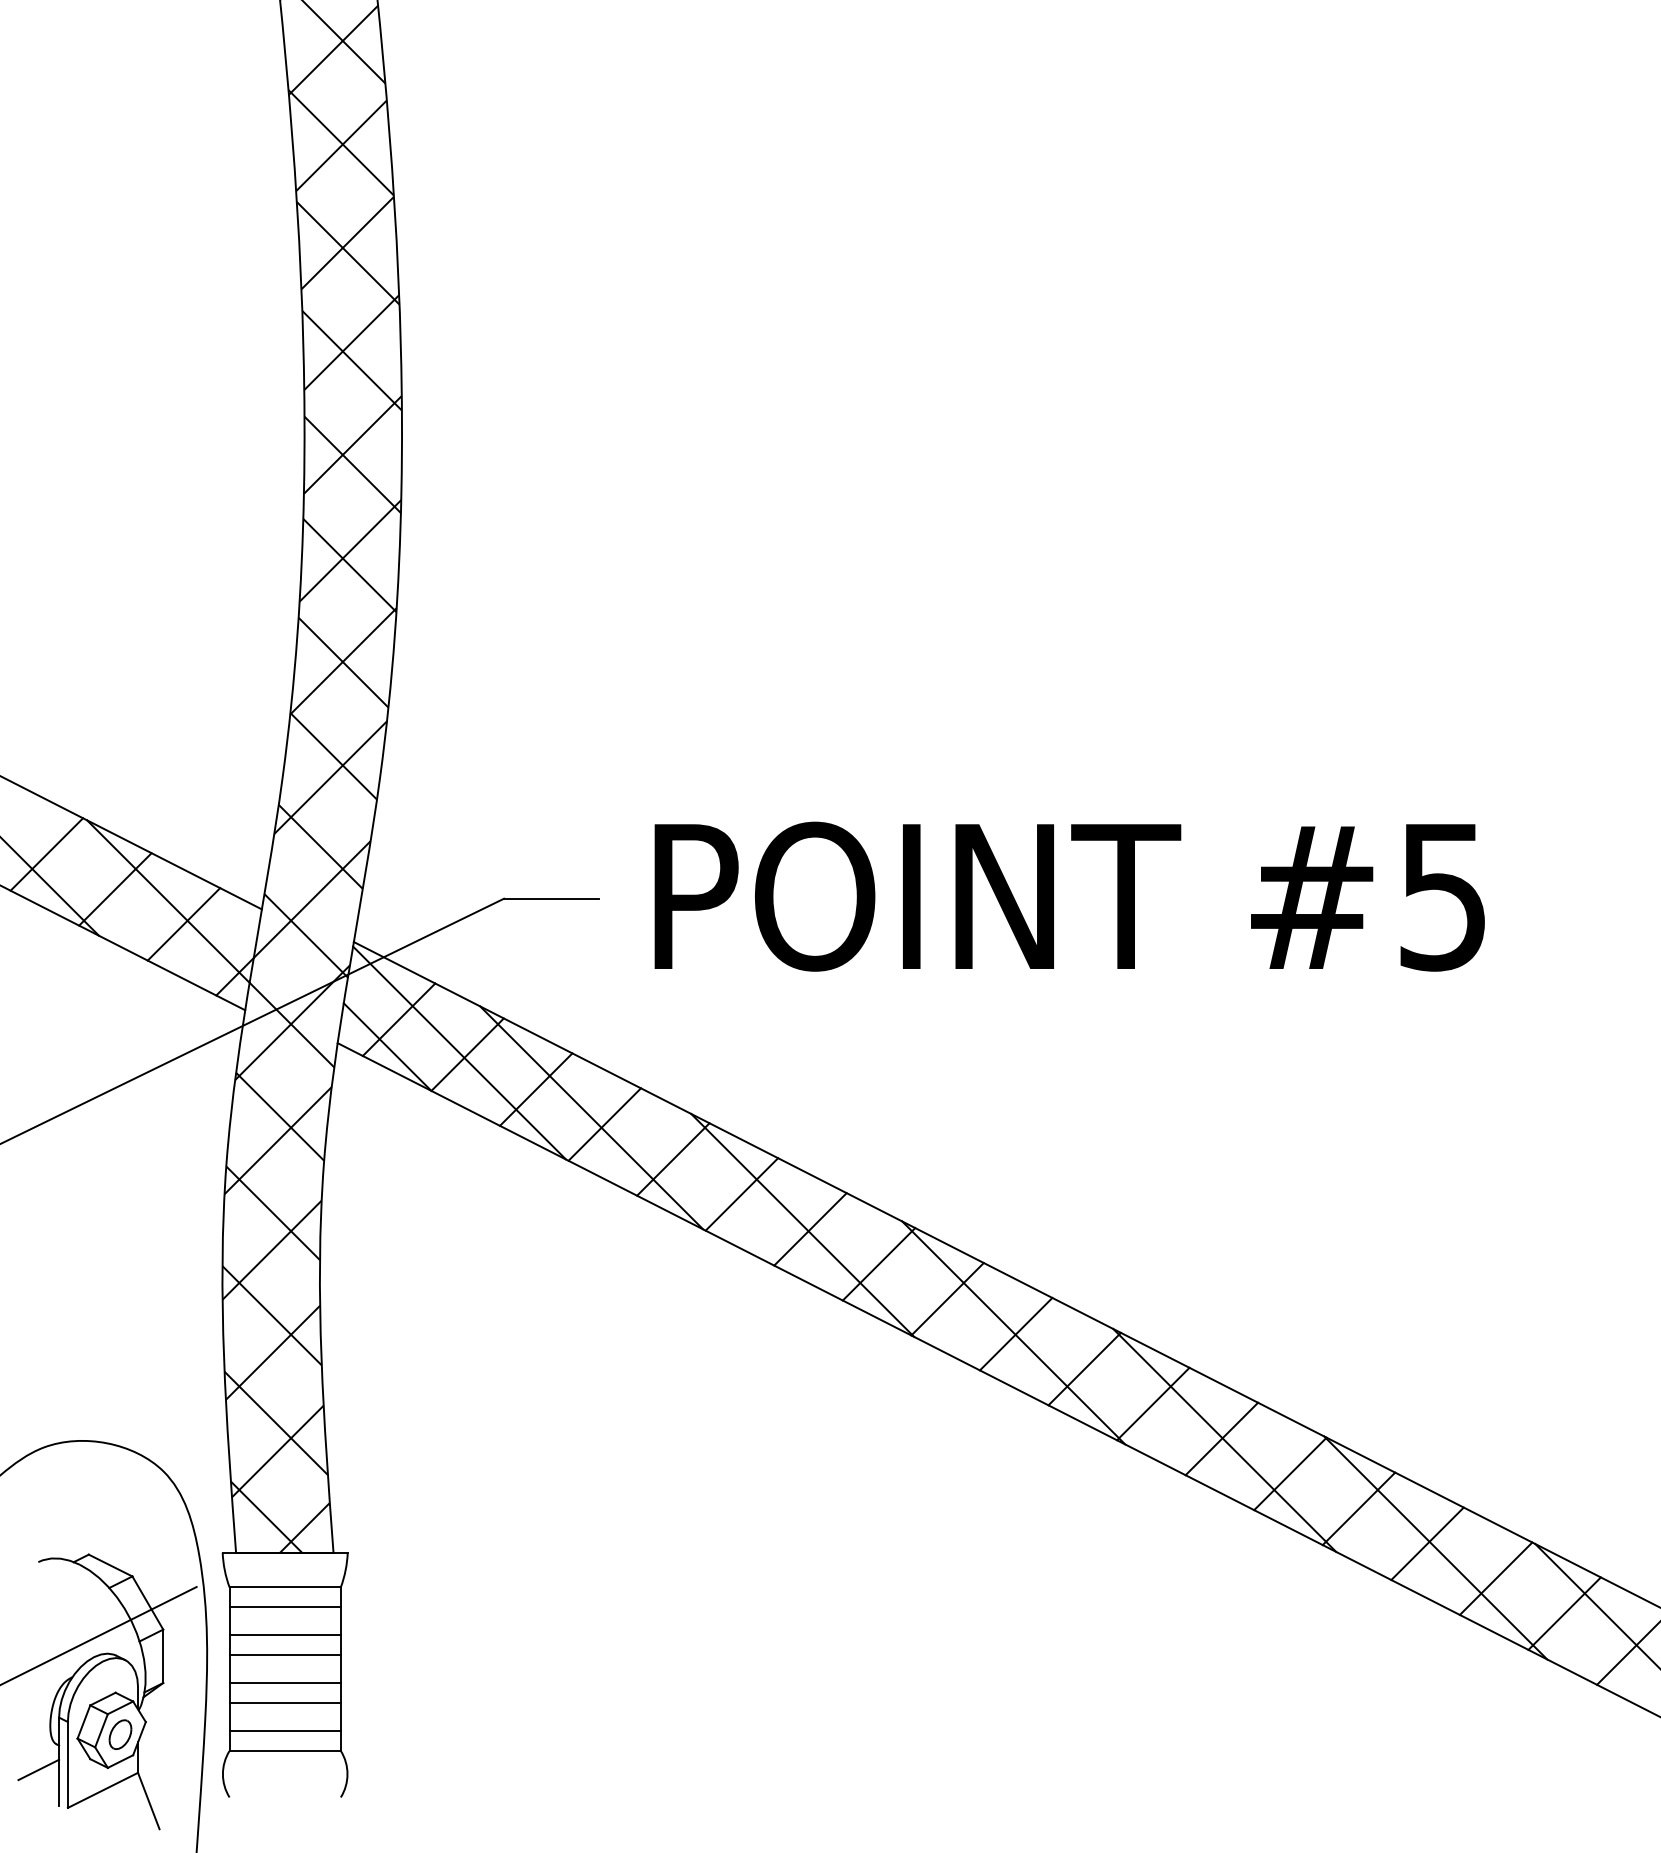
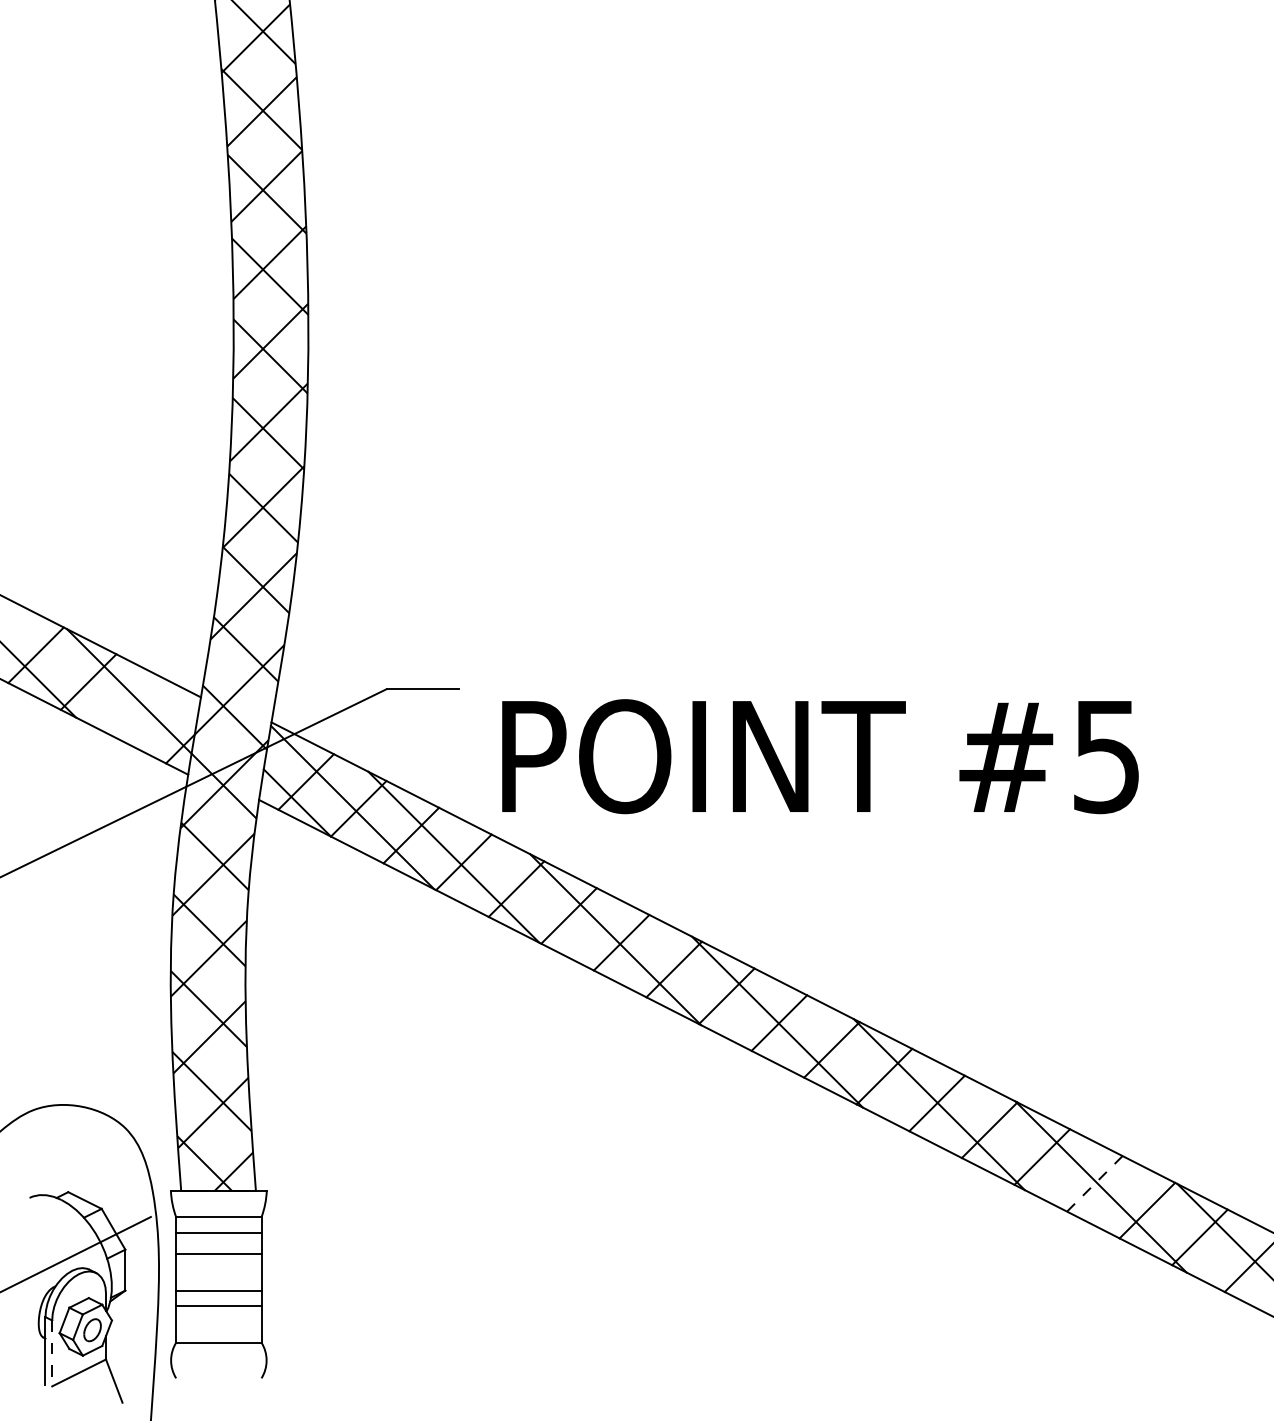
text: (1069, 896) -> (820, 756), moved
line: (184, 923) -> (141, 708), removed
line: (1428, 1543) -> (1095, 1183), solid -> dashed
line: (284, 1655) -> (218, 1269), removed
line: (284, 1731) -> (218, 1327), removed
line: (68, 1765) -> (52, 1353), solid -> dashed
line: (38, 1770) -> (29, 1357), removed

